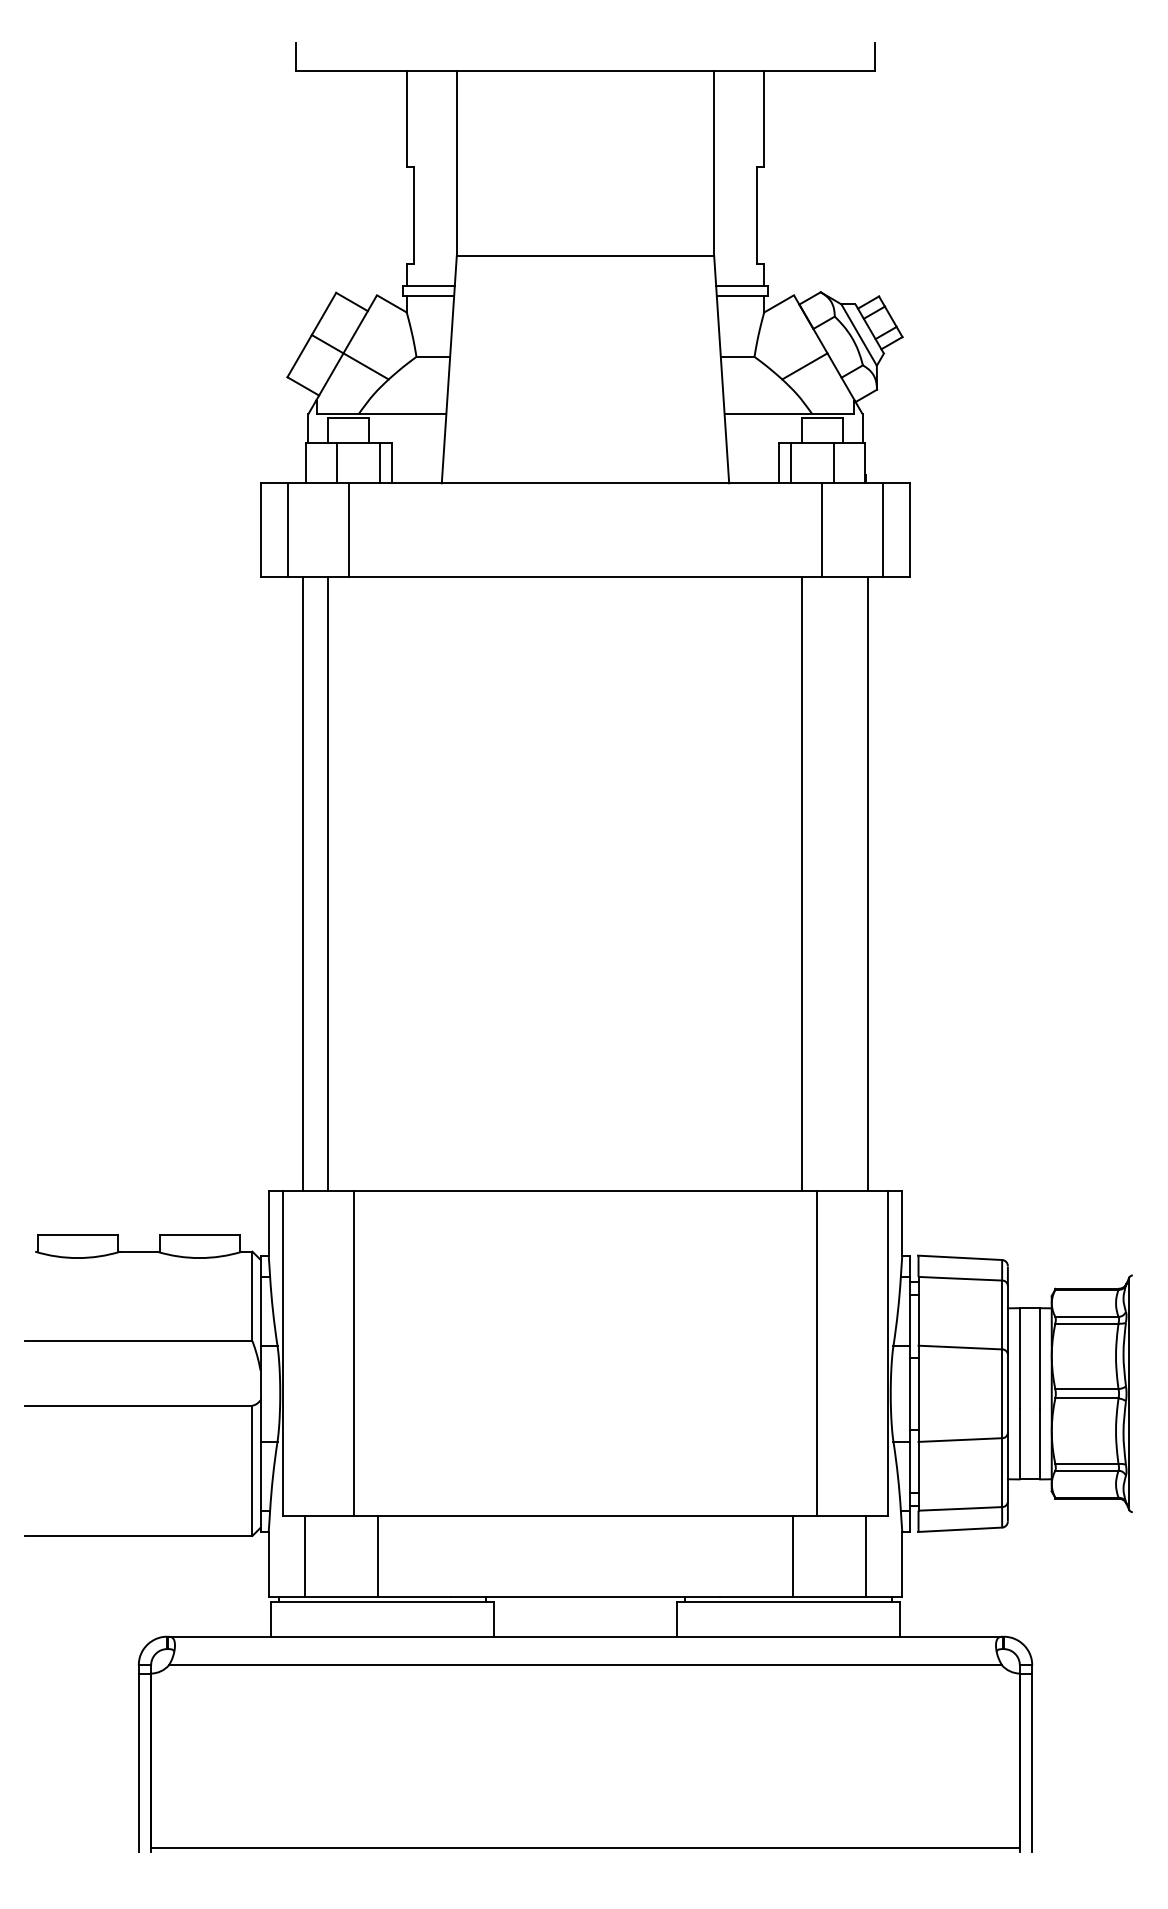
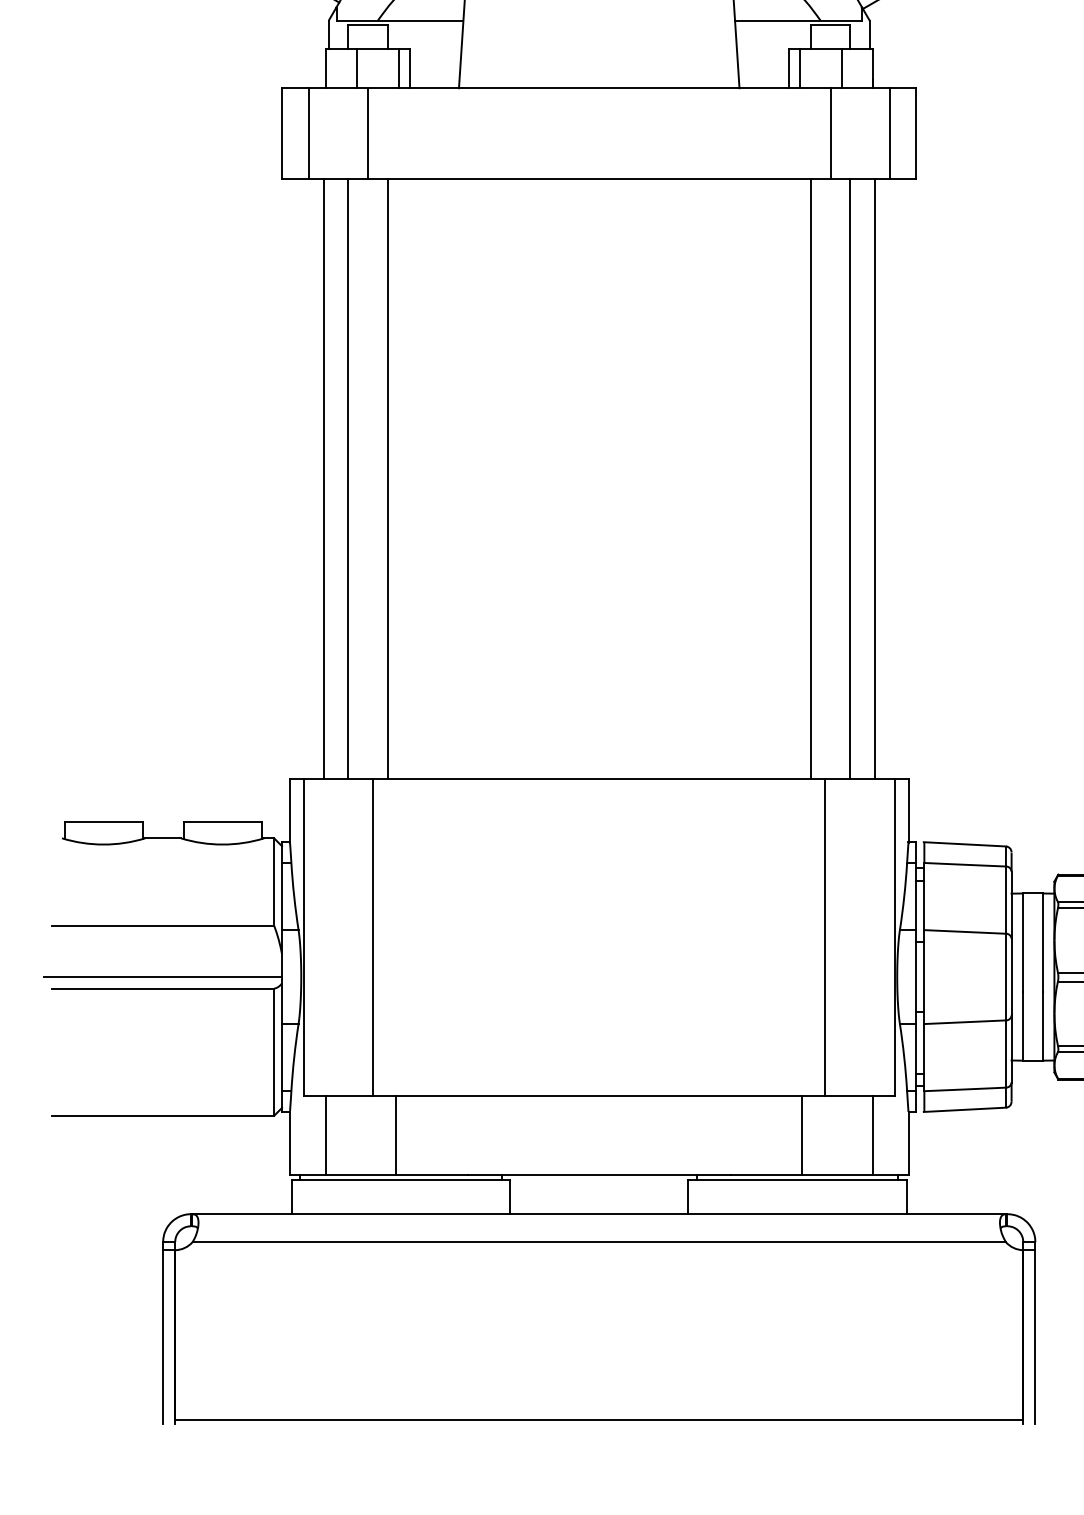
line: (368, 883) -> (387, 478), added
line: (842, 883) -> (850, 478), added
line: (138, 1393) -> (162, 976), added

